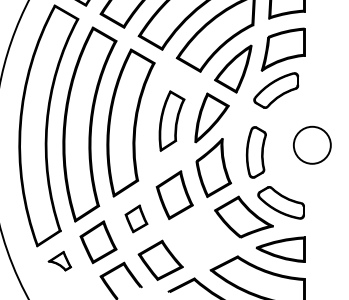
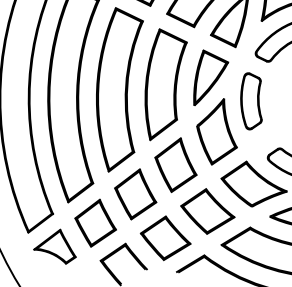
part: (171, 120) -> (166, 83), size x1.67
part: (255, 152) -> (250, 101), moved
part: (136, 218) -> (135, 193), size x1.67
part: (200, 238) -> (207, 210), added
part: (59, 260) -> (54, 246), size x1.67

